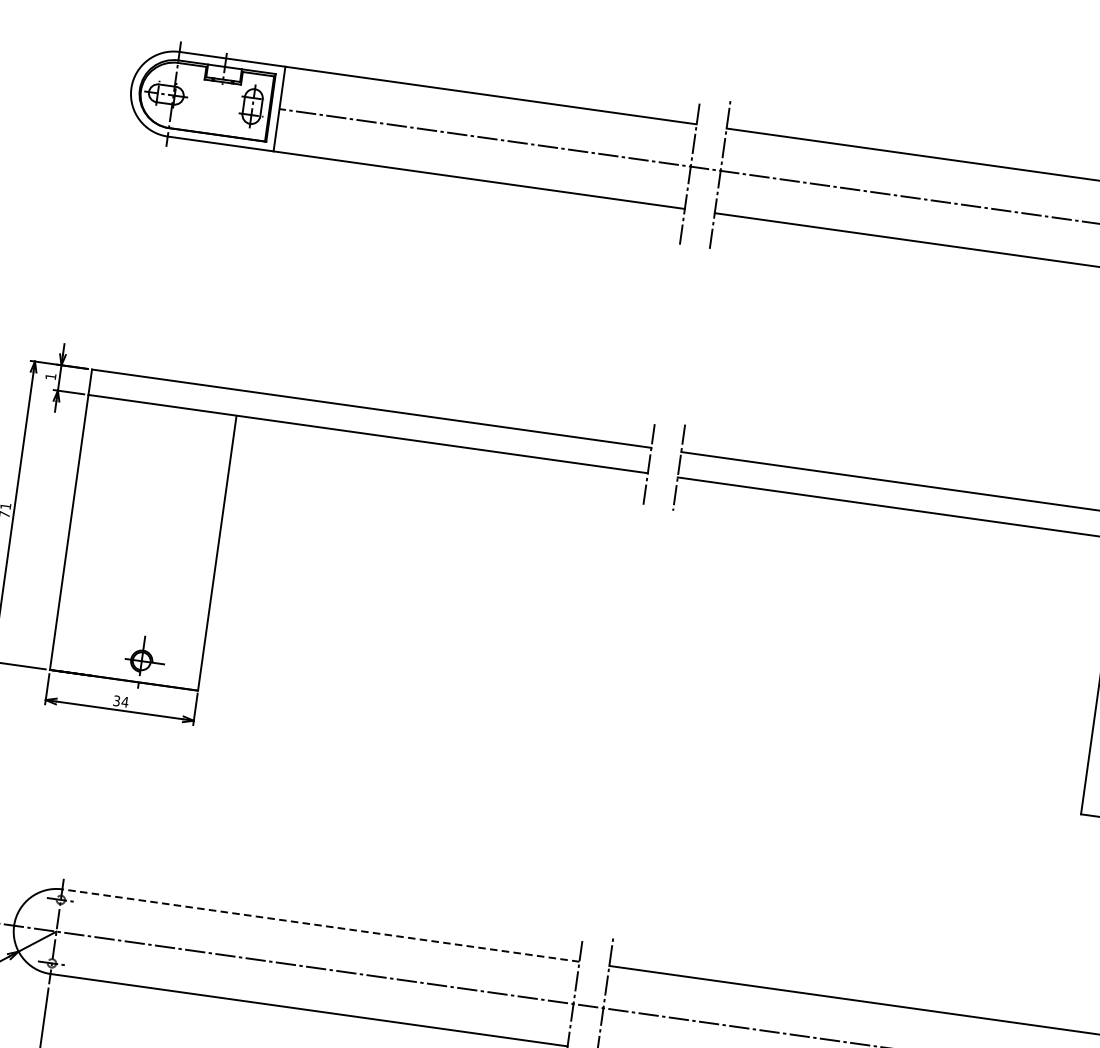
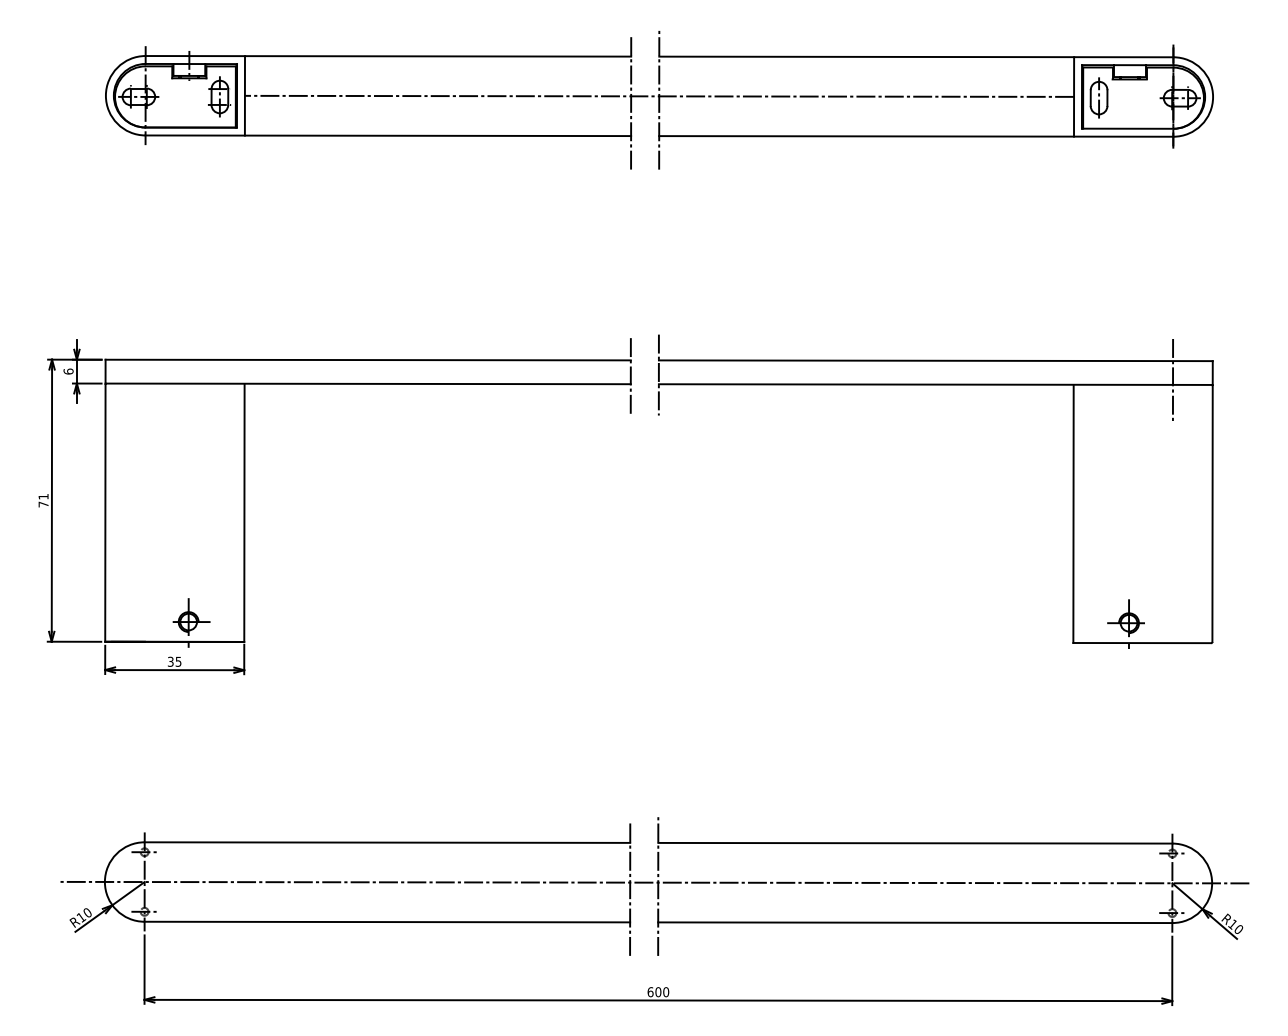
text: (50, 376) -> (68, 371), 1 -> 6
text: (125, 701) -> (178, 661), 34 -> 35
line: (320, 925) -> (387, 842), dashed -> solid

